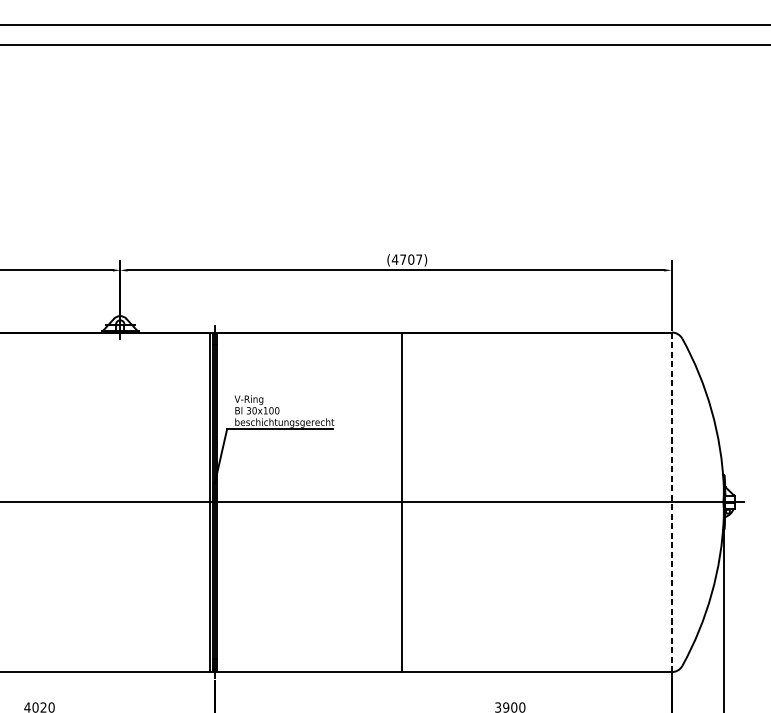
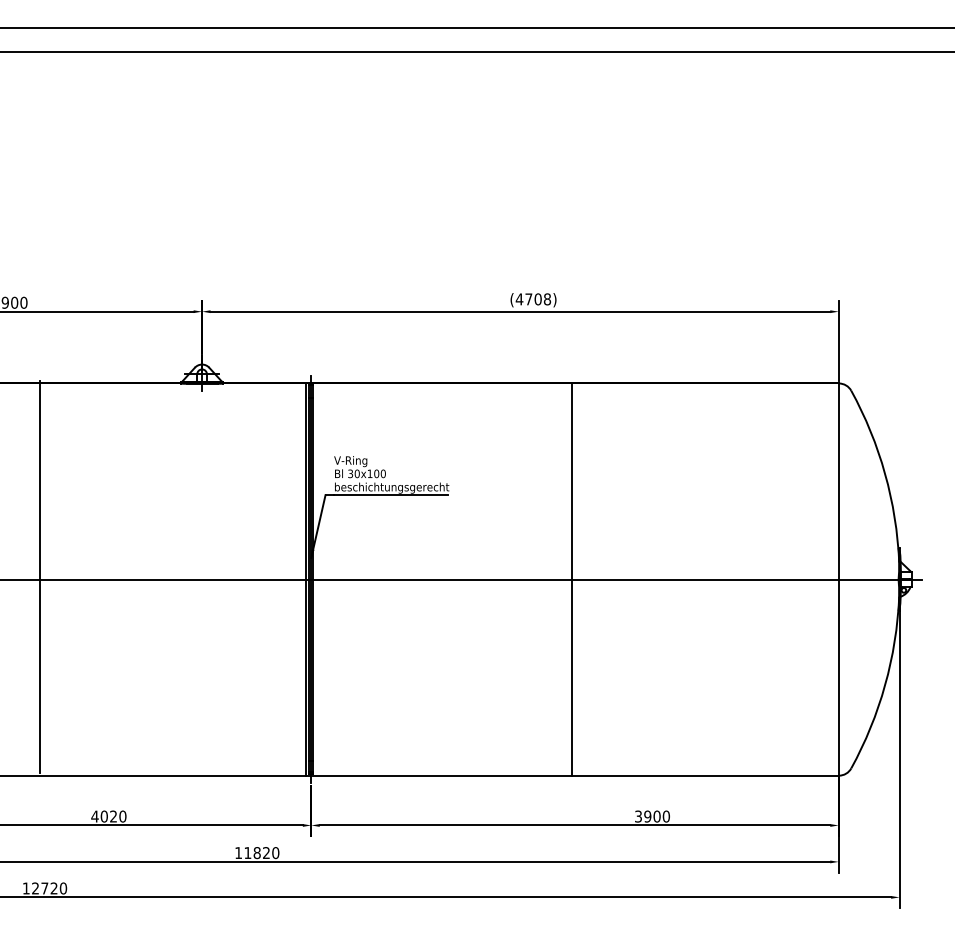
text: (419, 259) -> (547, 299), (4707) -> (4708)
line: (402, 502) -> (572, 579), moved
line: (671, 502) -> (838, 579), dashed -> solid

